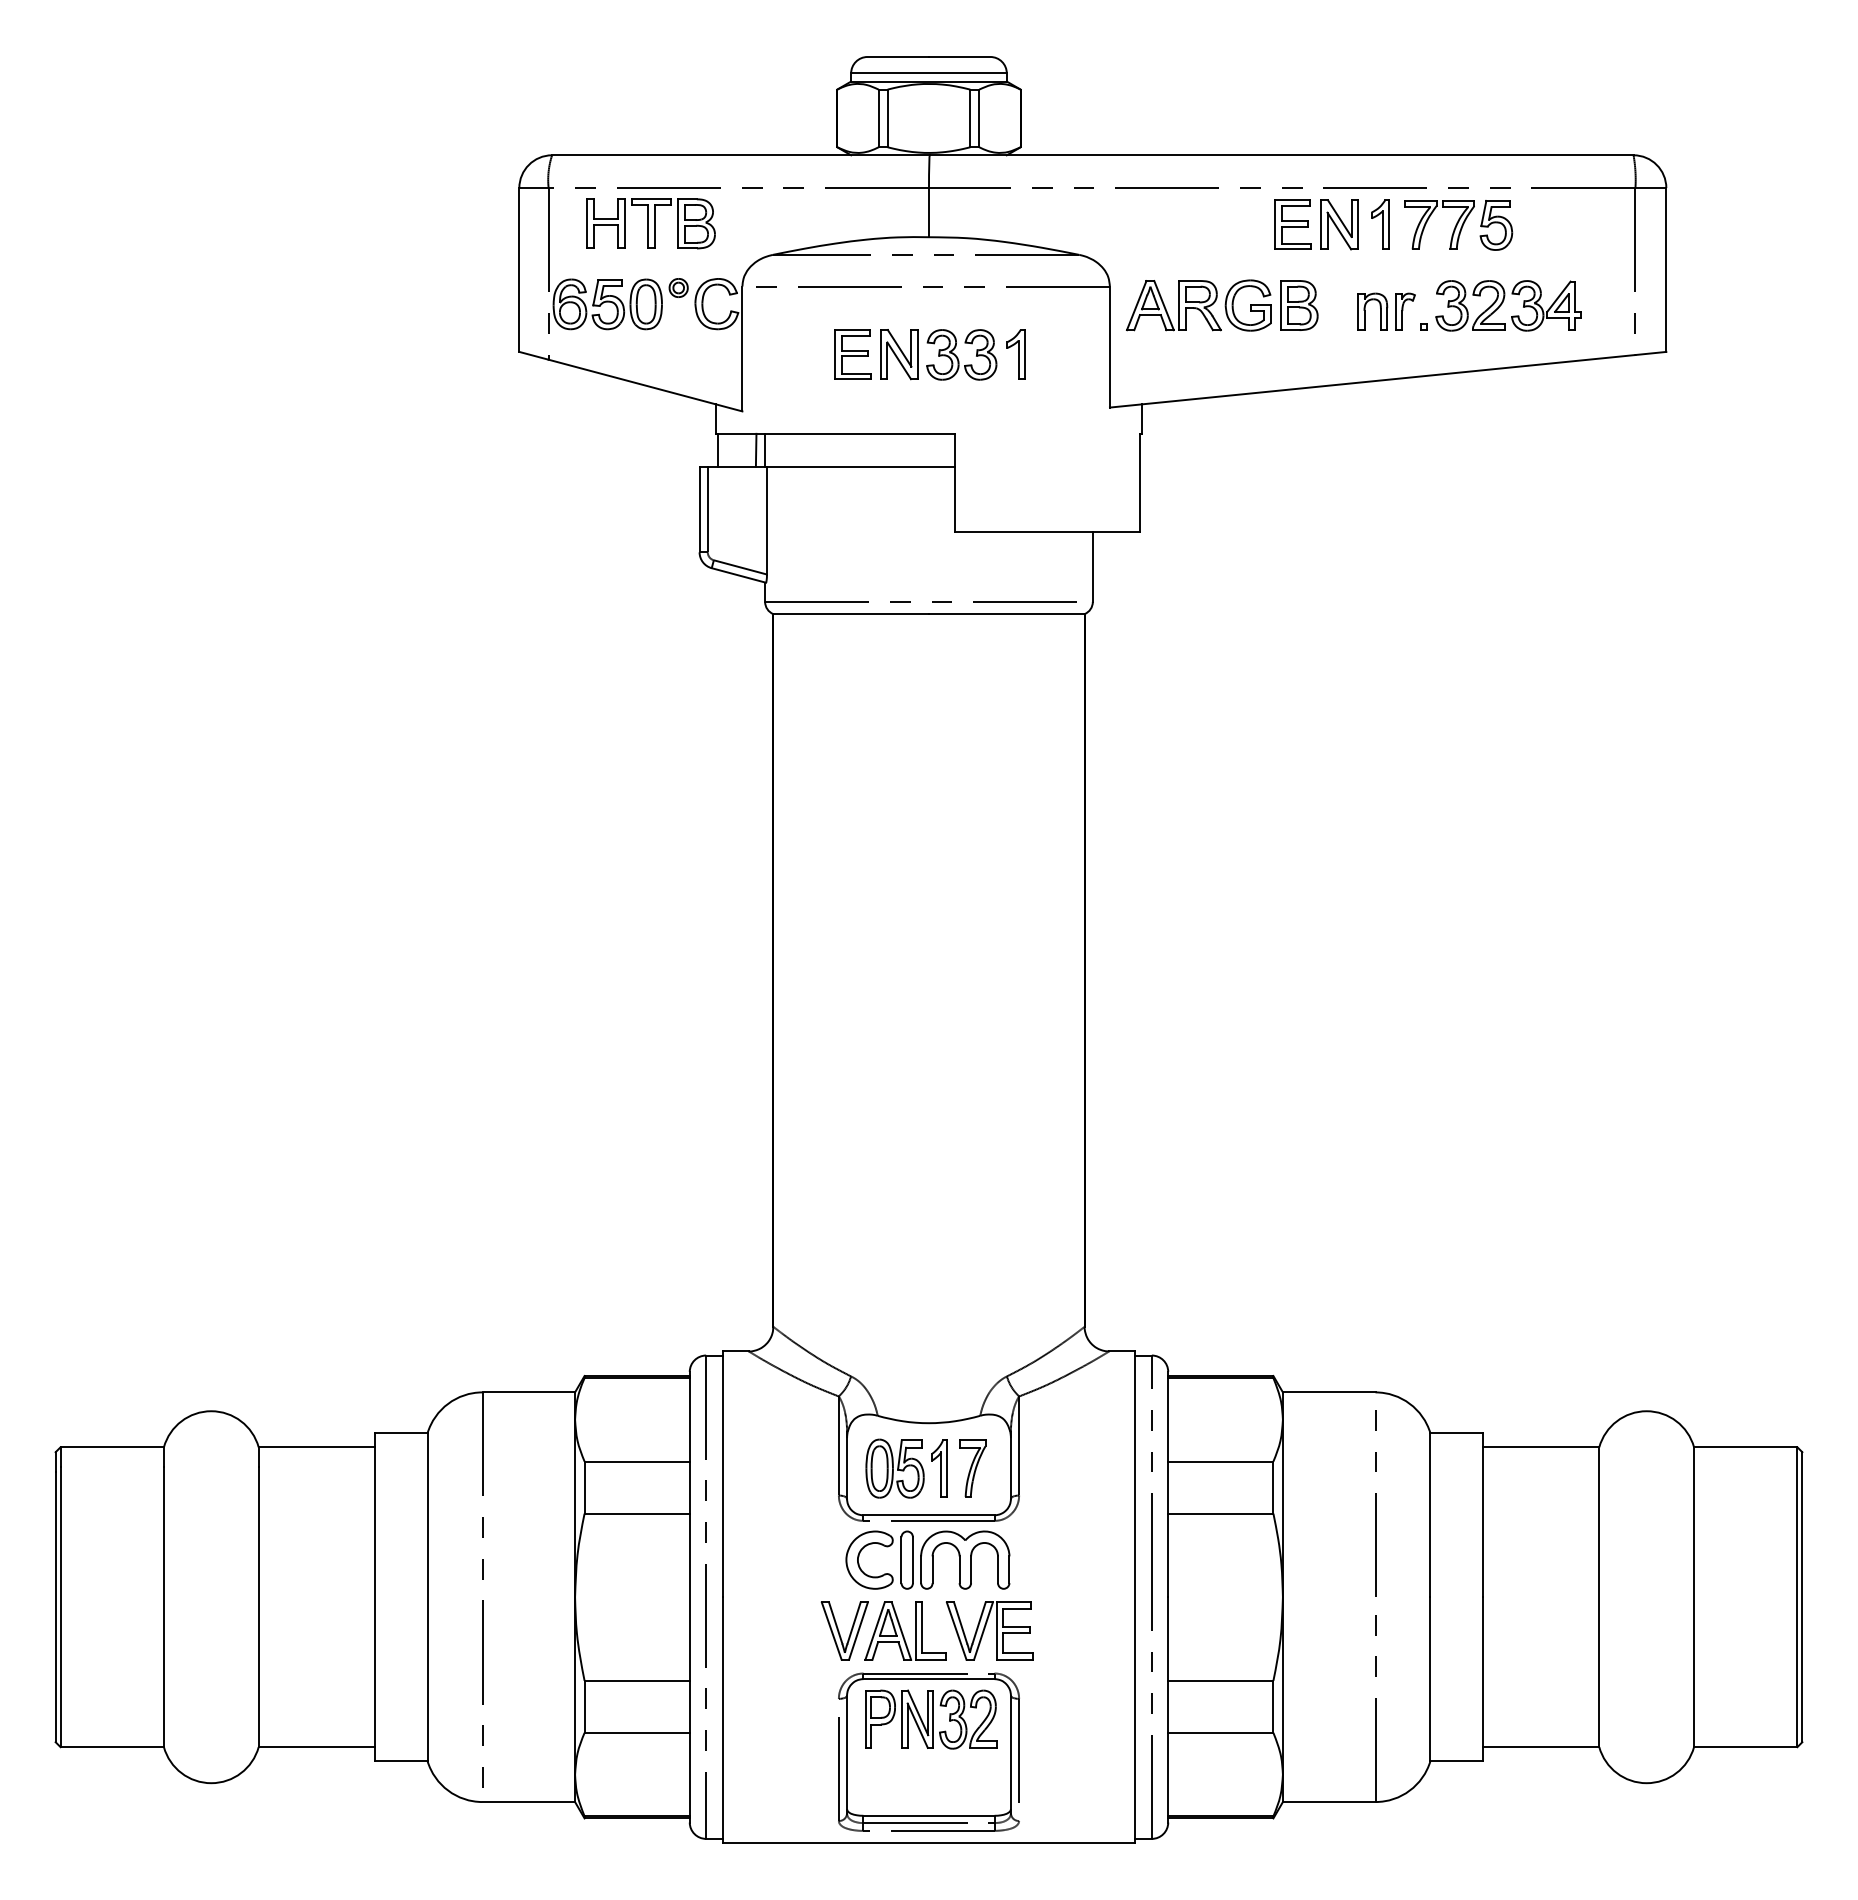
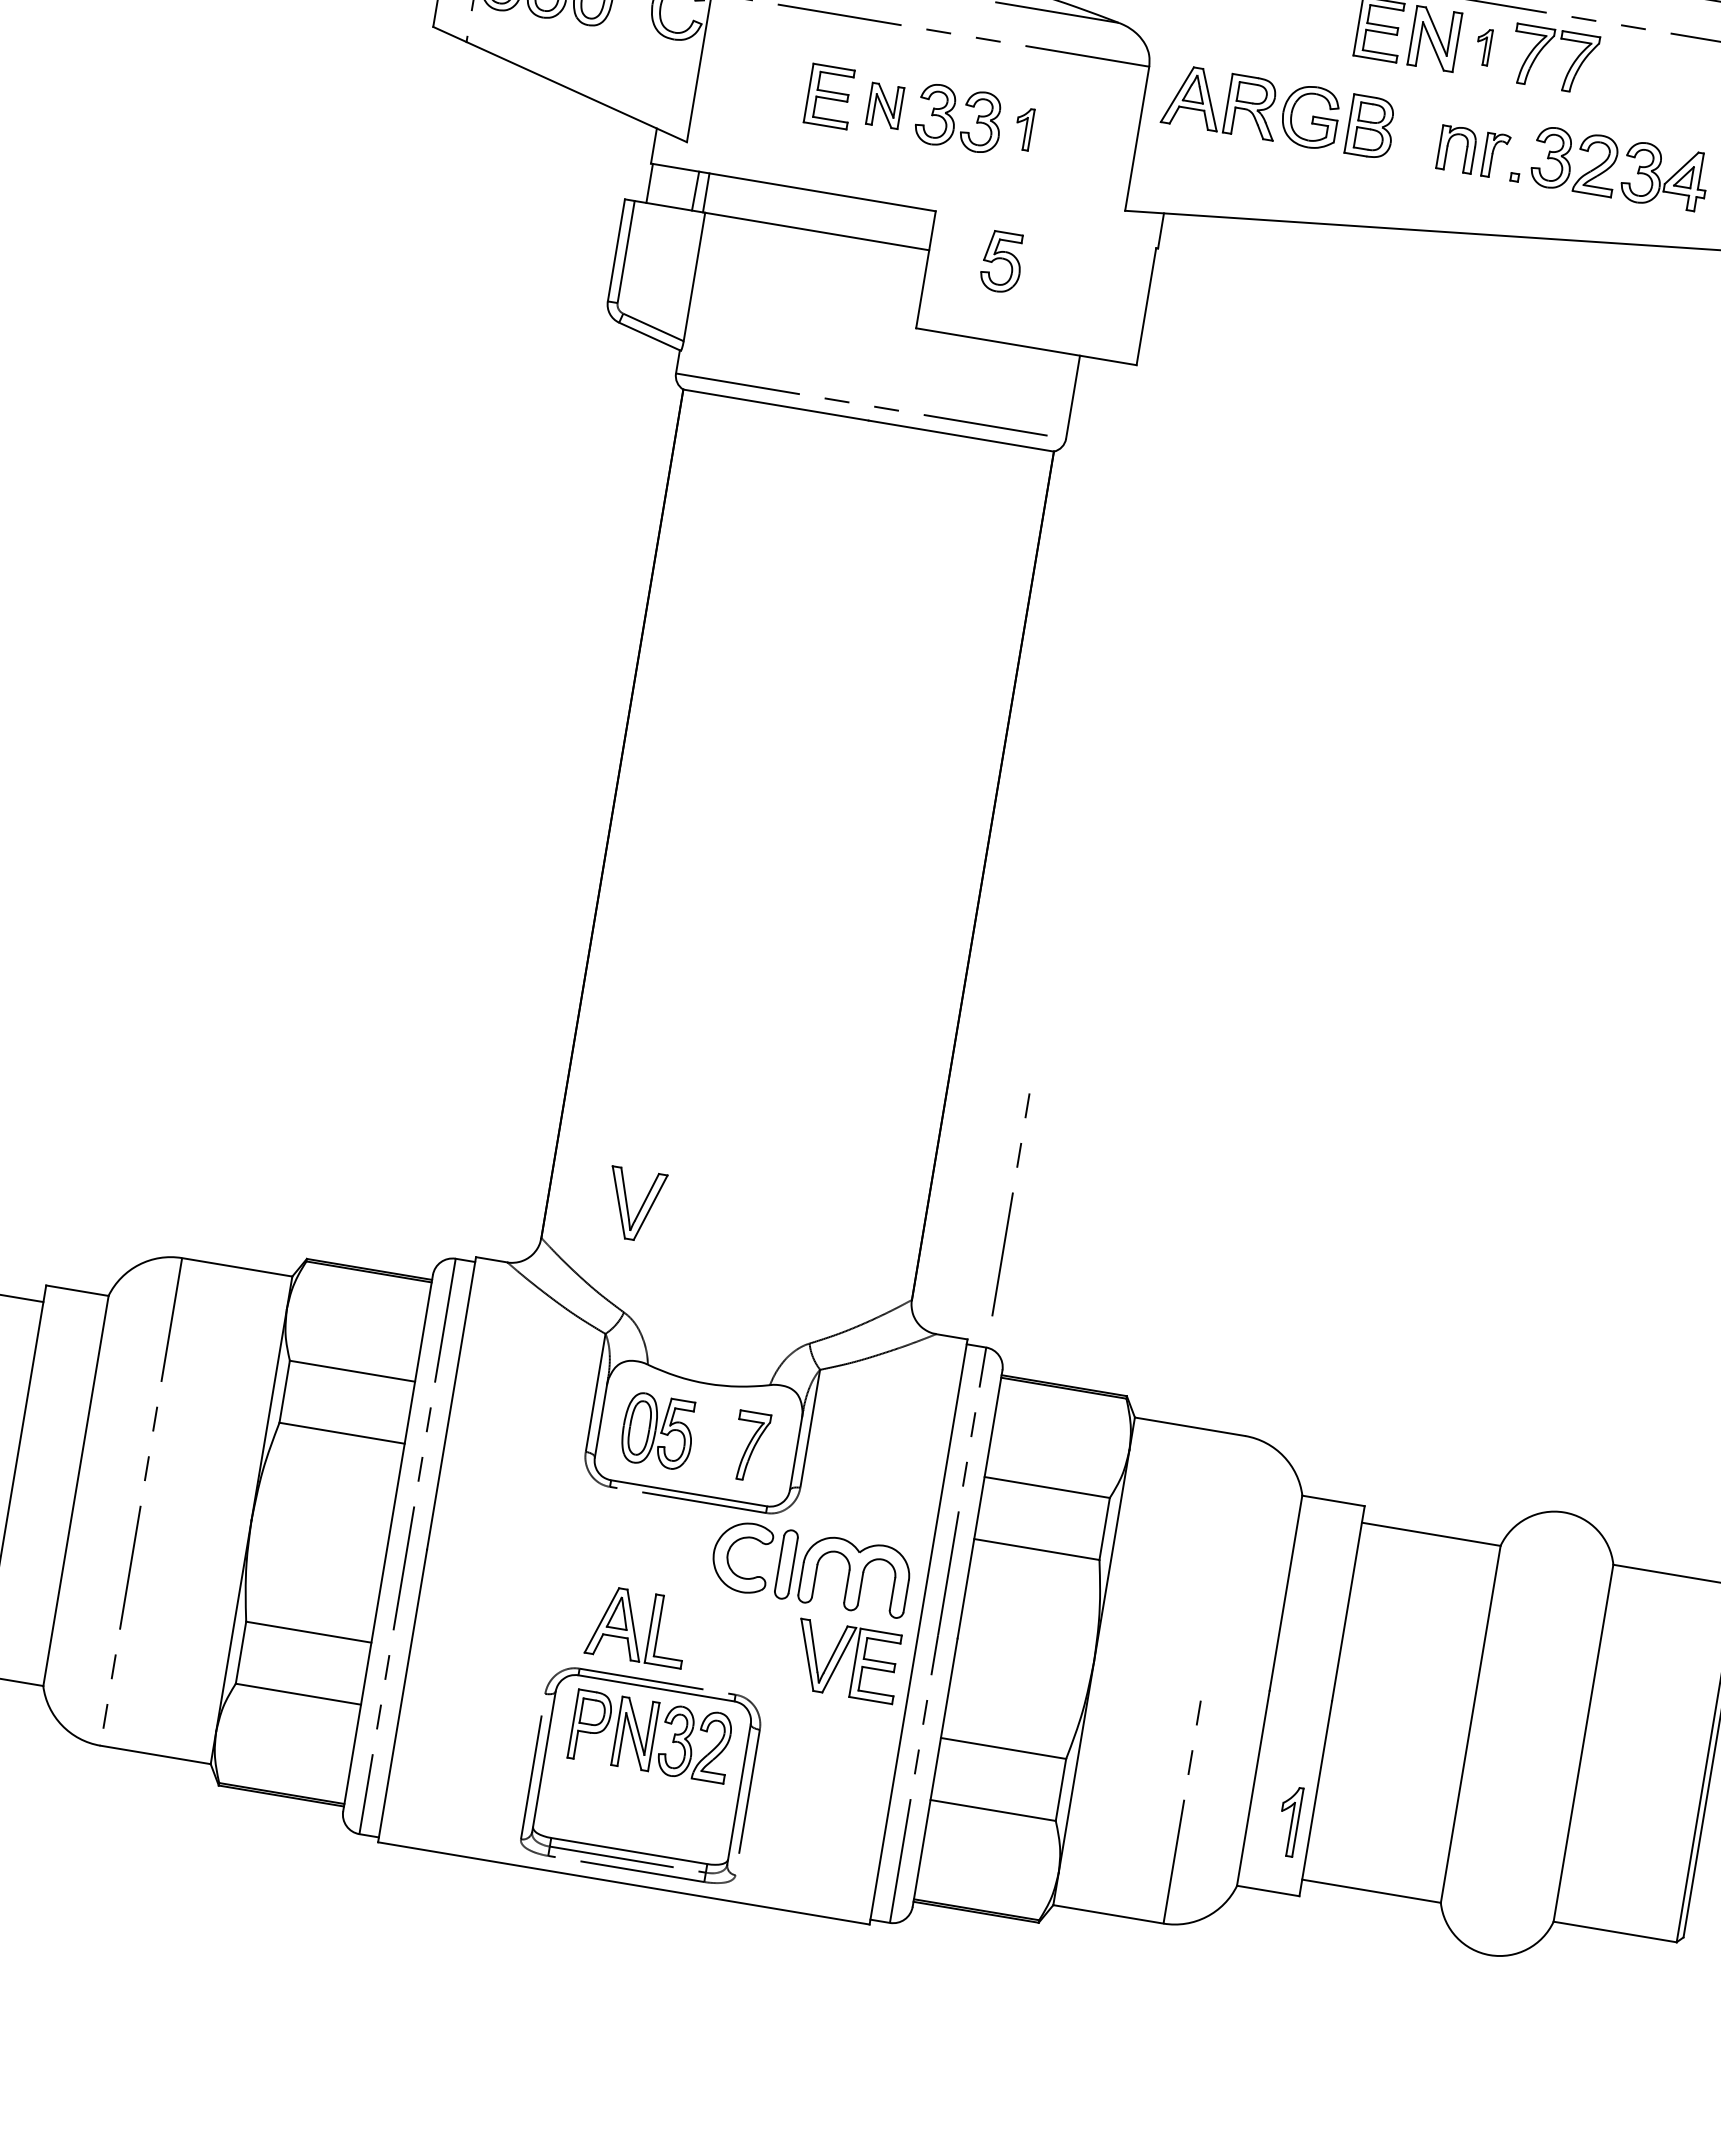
part: (1380, 224) -> (1483, 46), size x0.6
part: (1496, 225) -> (1002, 262), moved
part: (899, 354) -> (885, 105), size x0.7
part: (1015, 354) -> (1023, 128), size x0.7
part: (939, 1468) -> (1289, 1821), moved
line: (1375, 1503) -> (1010, 1204), moved
part: (927, 1559) -> (810, 1567), moved
part: (844, 1630) -> (634, 1204), moved
part: (989, 1630) -> (846, 1660), moved

